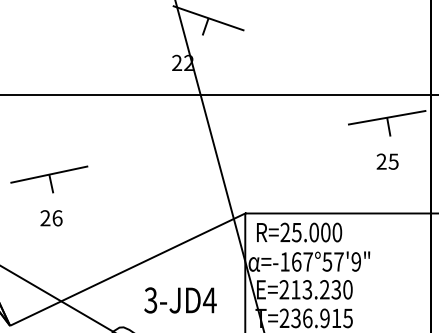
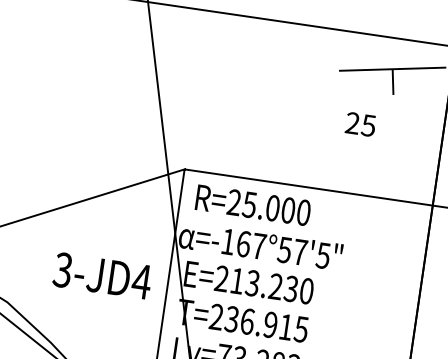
text: (387, 161) -> (360, 124), moved
text: (355, 261) -> (322, 254), =-167°57'9" -> =-167°57'5"
text: (180, 300) -> (102, 276), moved

